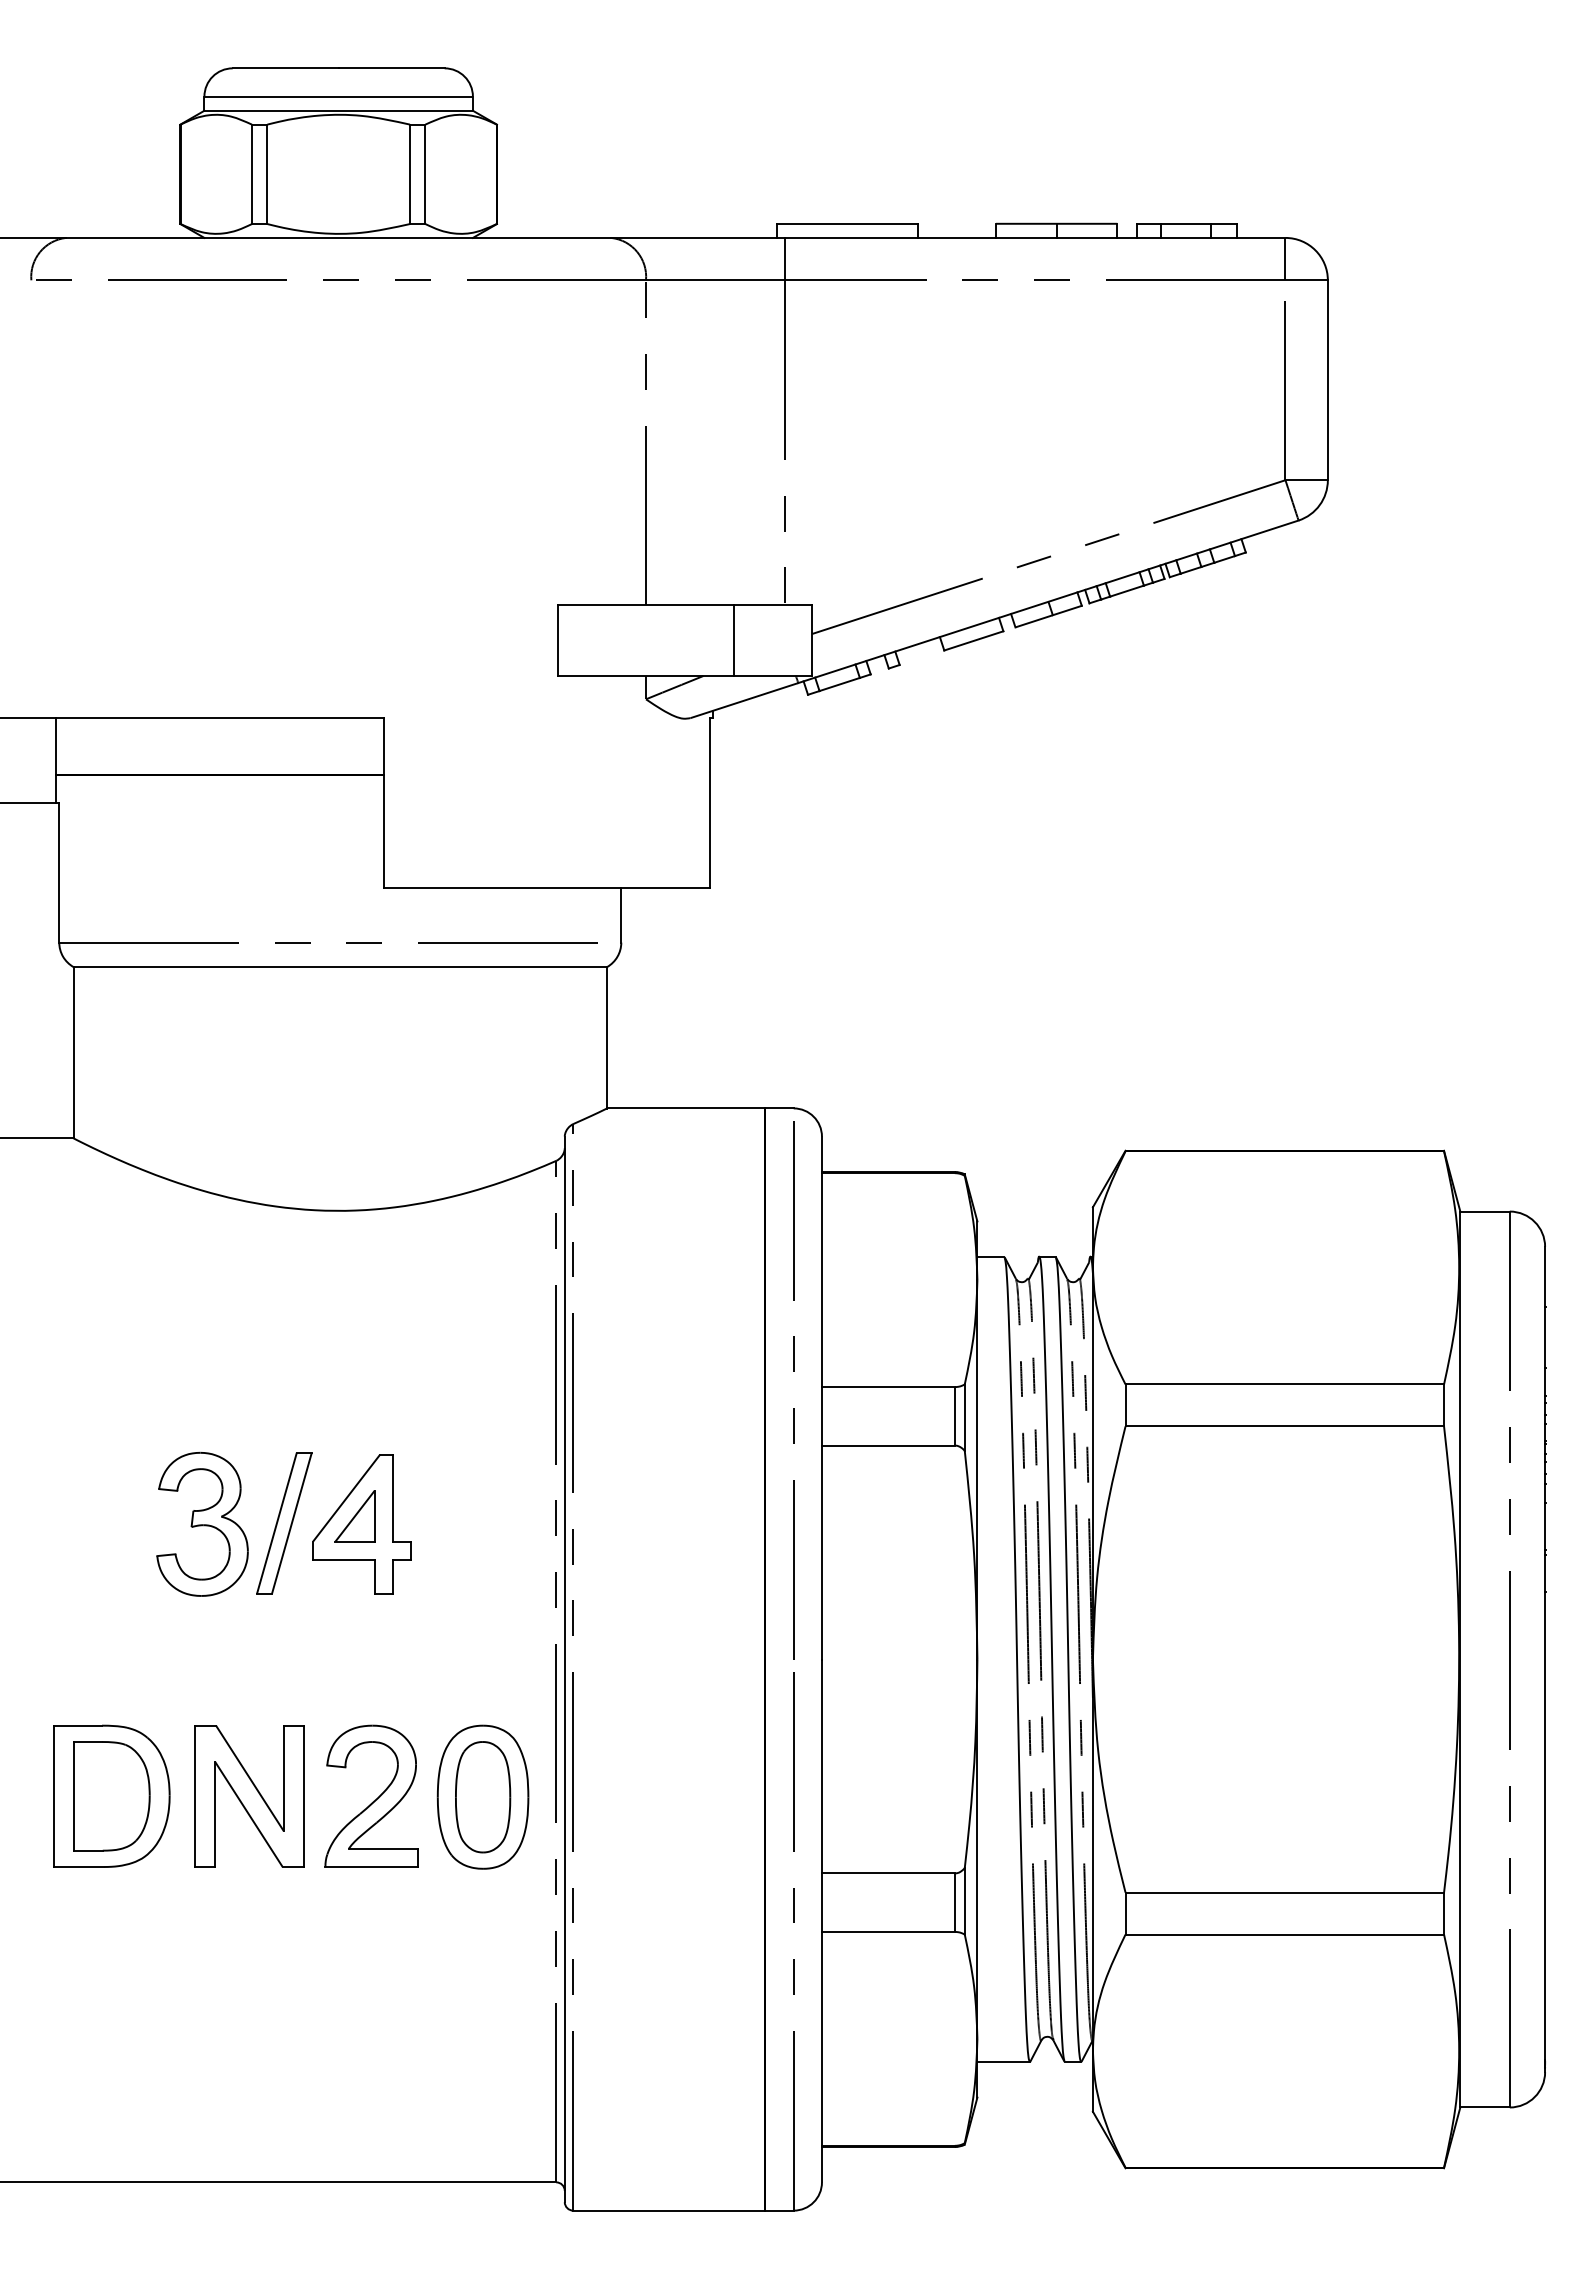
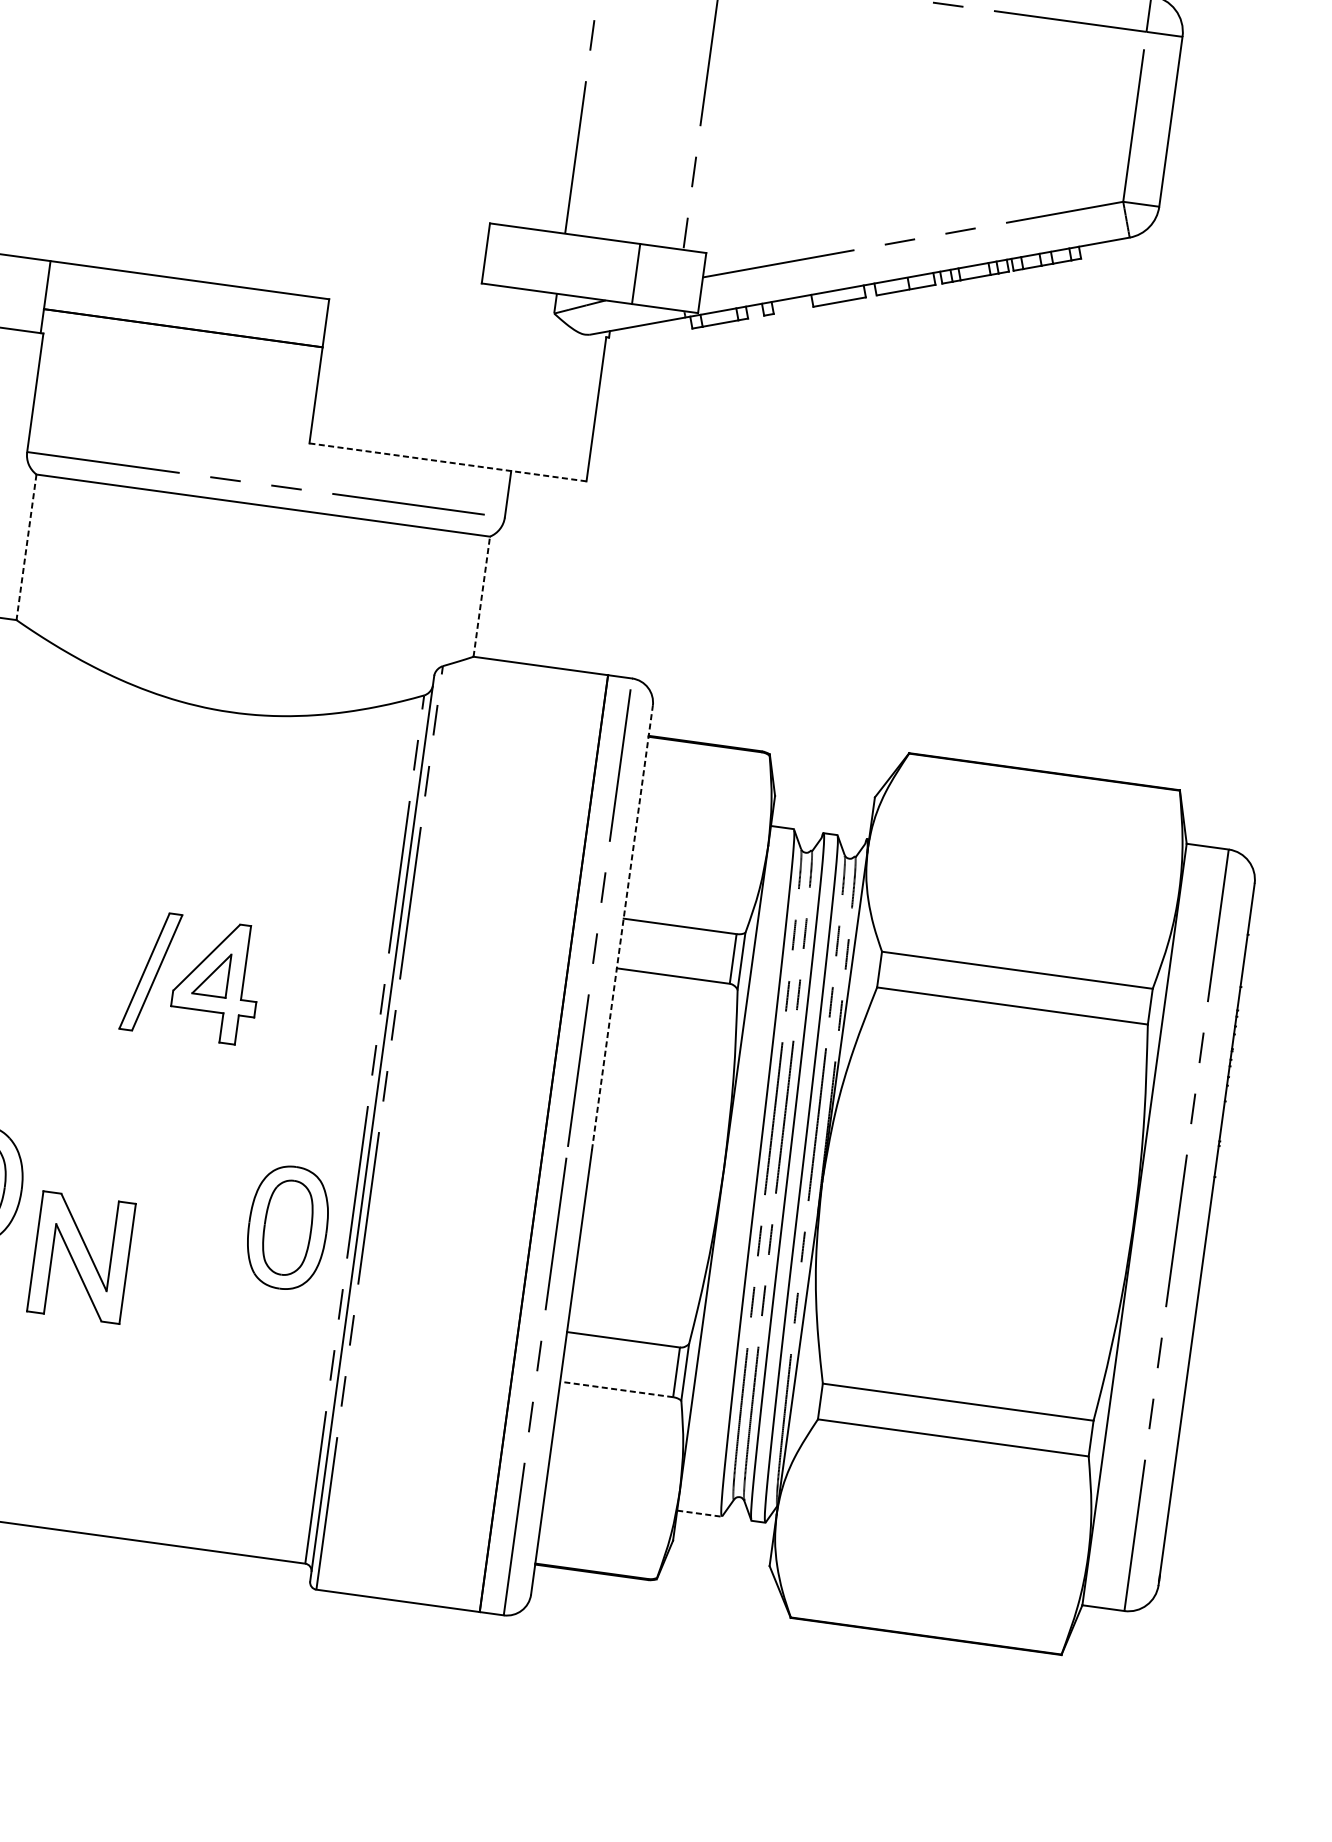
line: (546, 887) -> (447, 461), solid -> dashed
line: (607, 1037) -> (482, 596), solid -> dashed
line: (73, 1052) -> (26, 547), solid -> dashed
line: (821, 1397) -> (622, 927), solid -> dashed
part: (202, 1523) -> (81, 962), removed
part: (371, 1795) -> (193, 1213), removed
part: (249, 1796) -> (81, 1257), moved
line: (887, 1931) -> (616, 1389), solid -> dashed
line: (1004, 2062) -> (700, 1513), solid -> dashed

